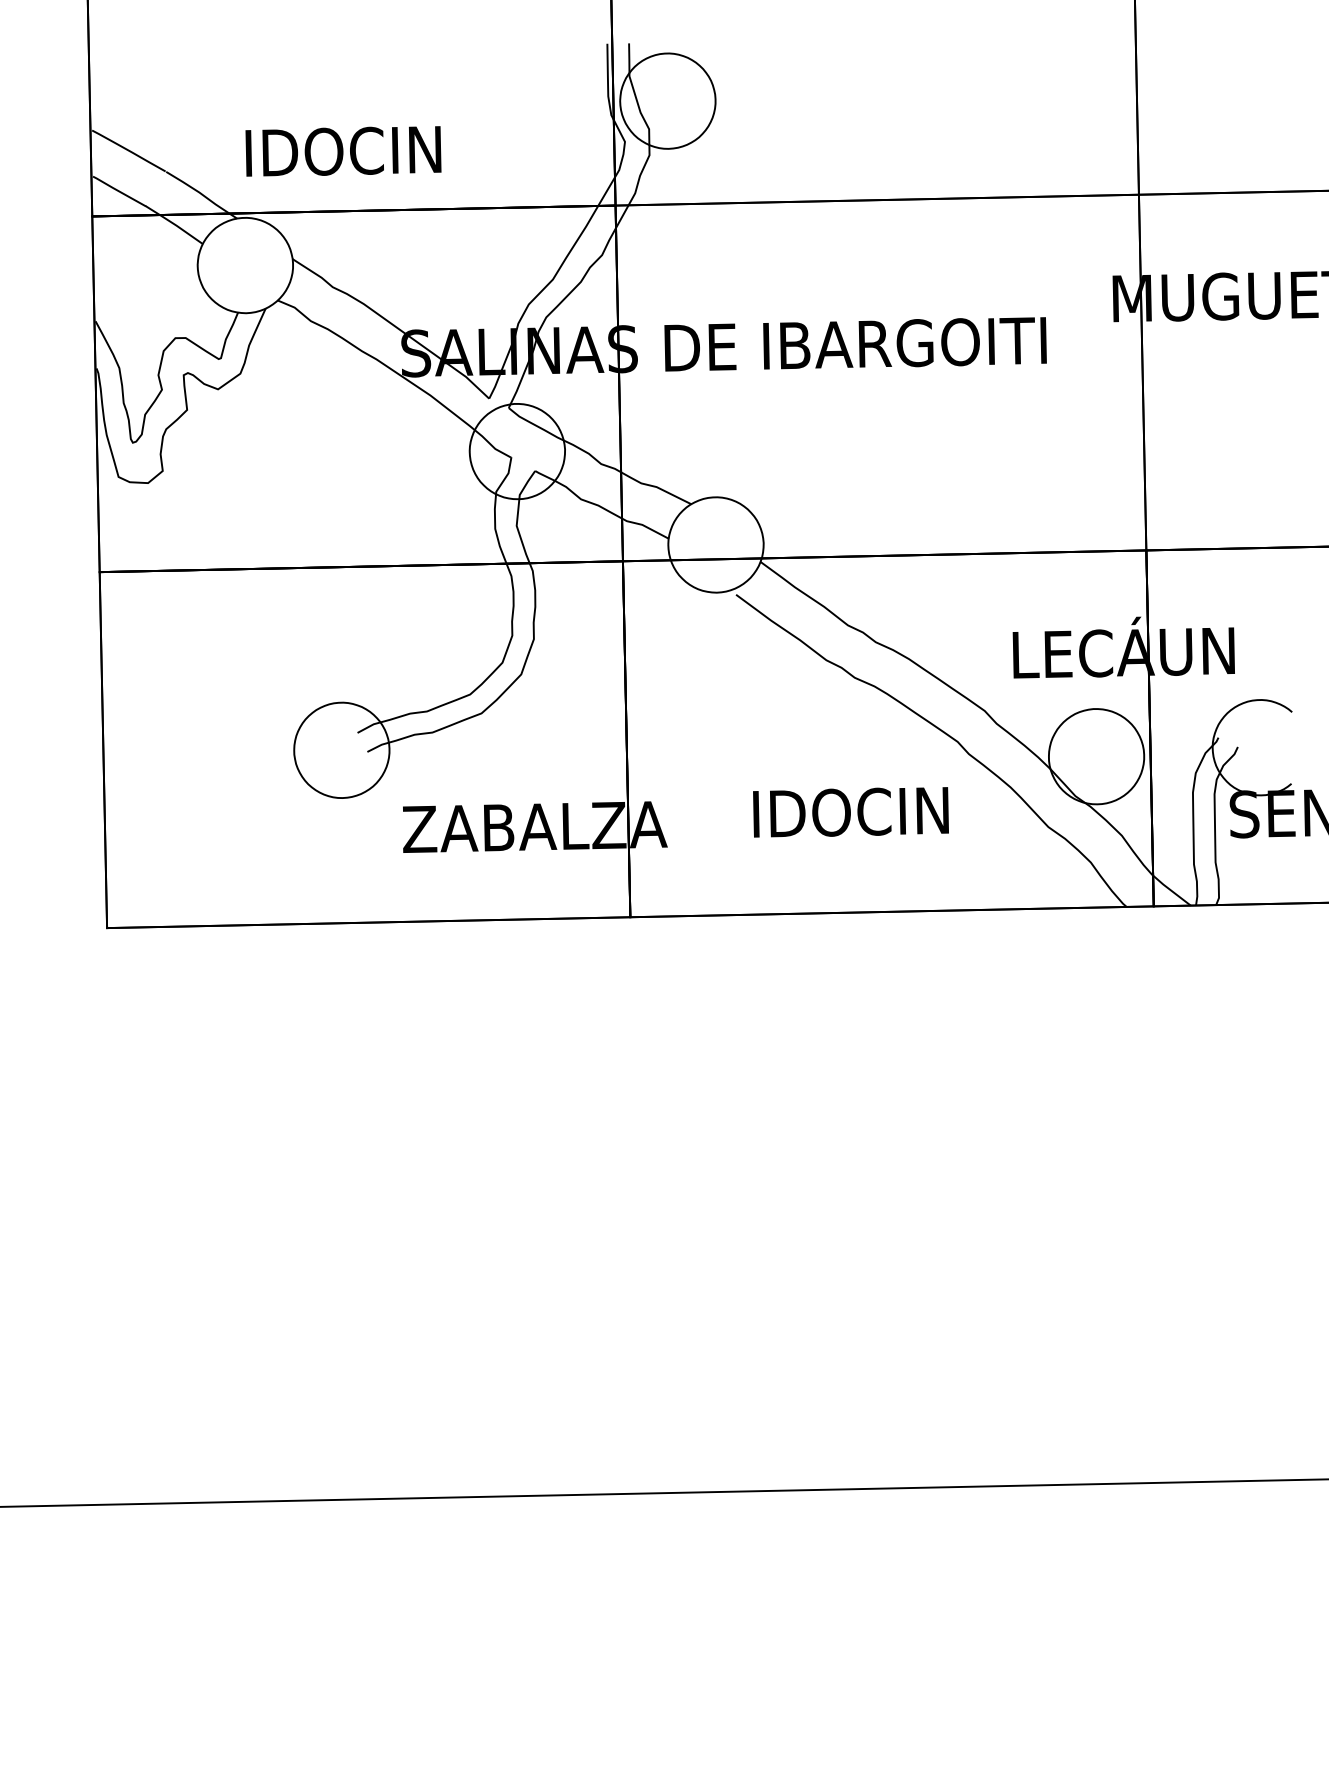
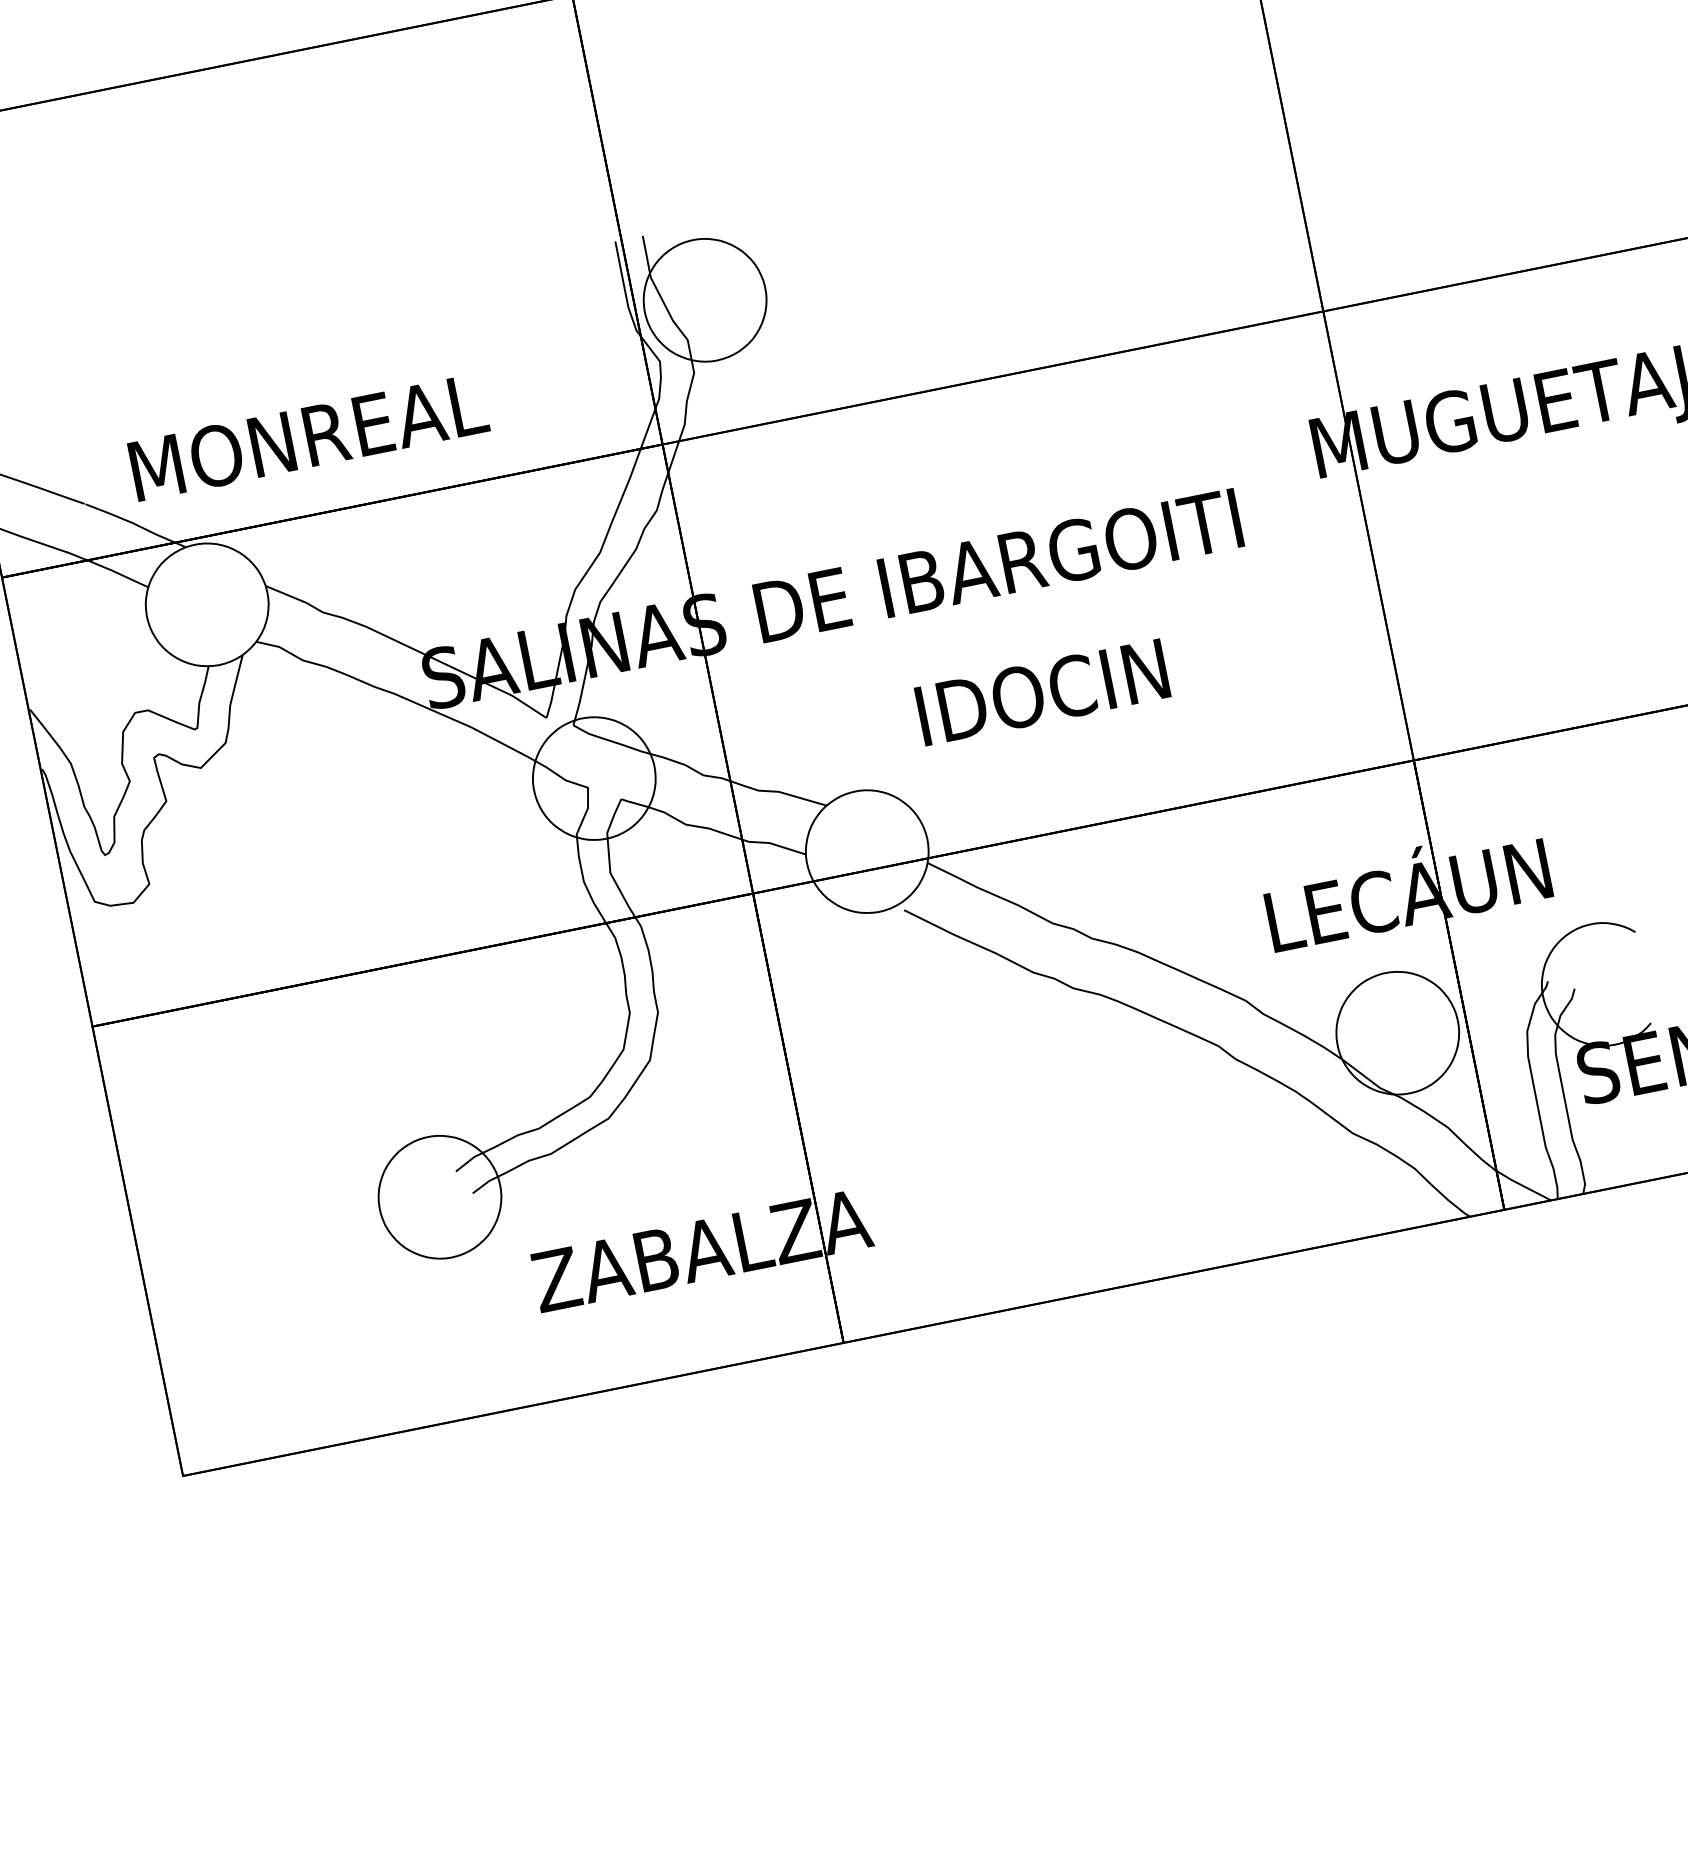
text: (346, 151) -> (309, 437), IDOCIN -> MONREAL
text: (850, 812) -> (1042, 692), moved

